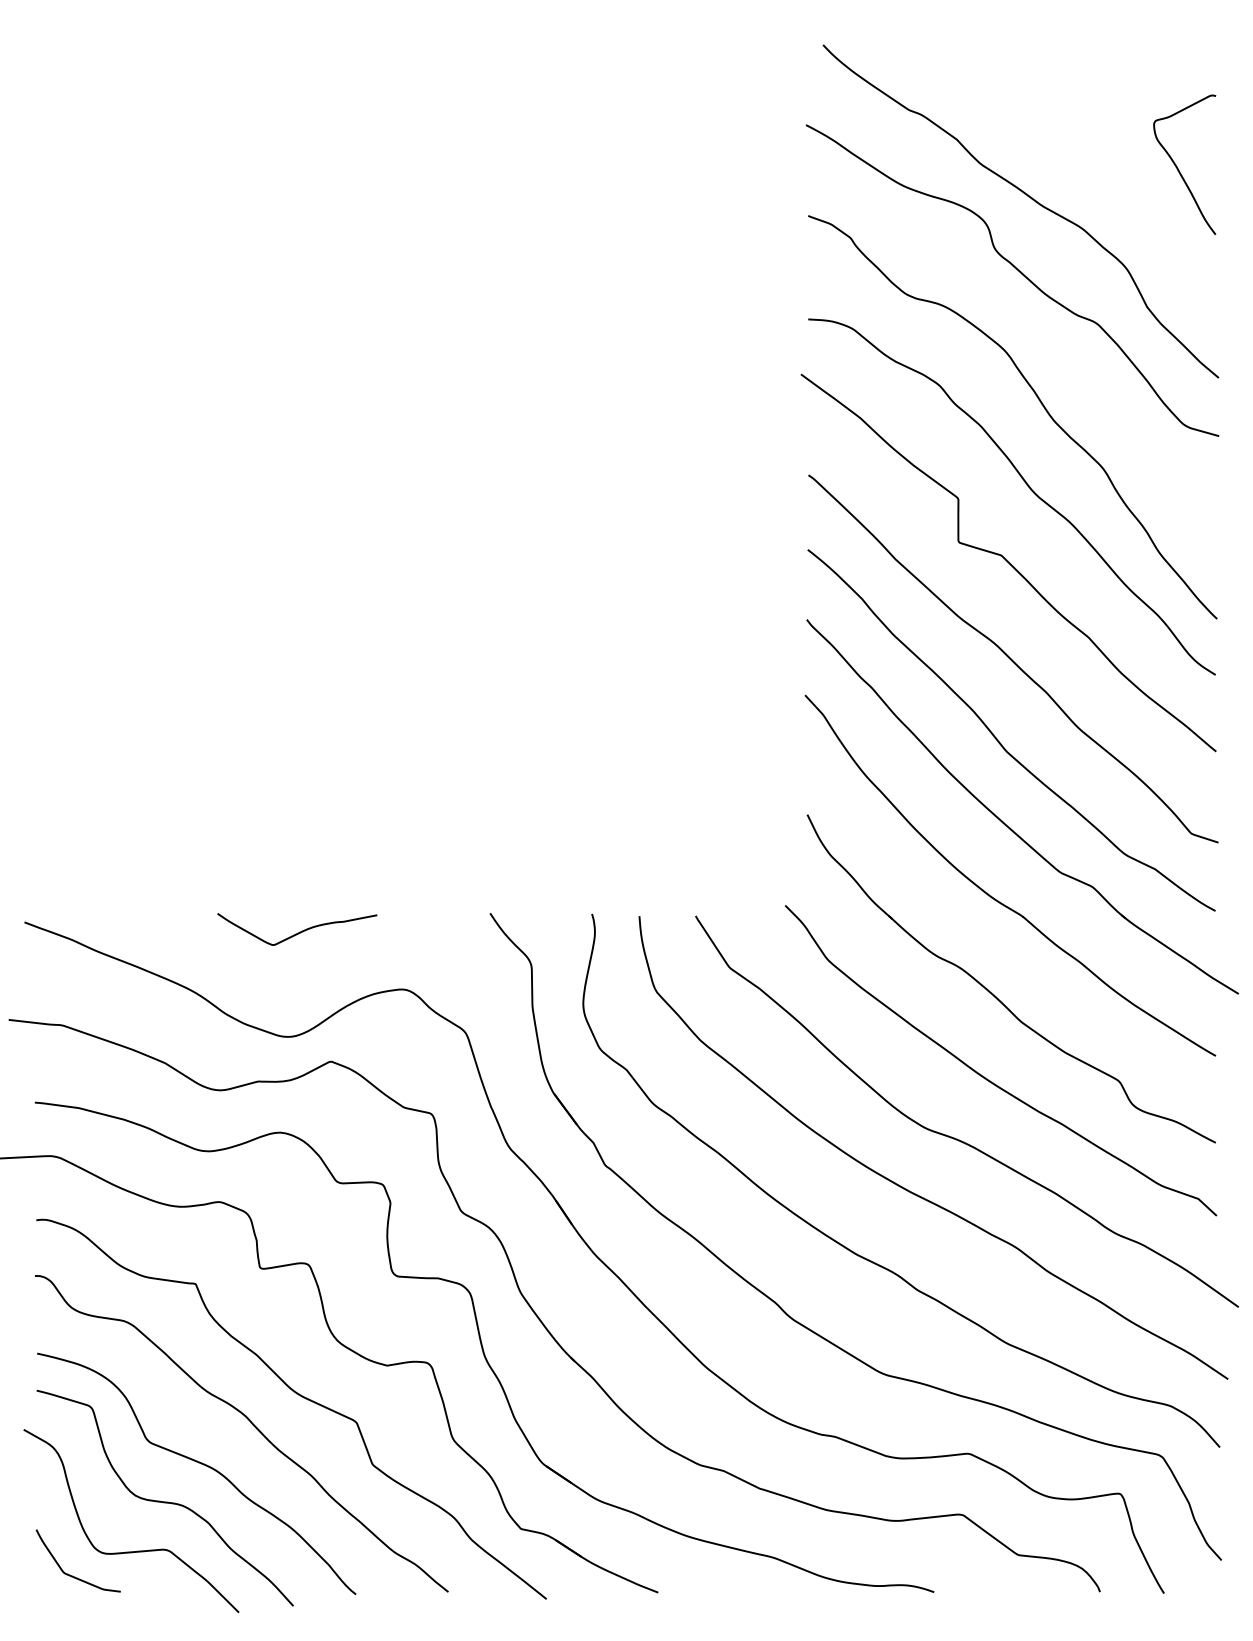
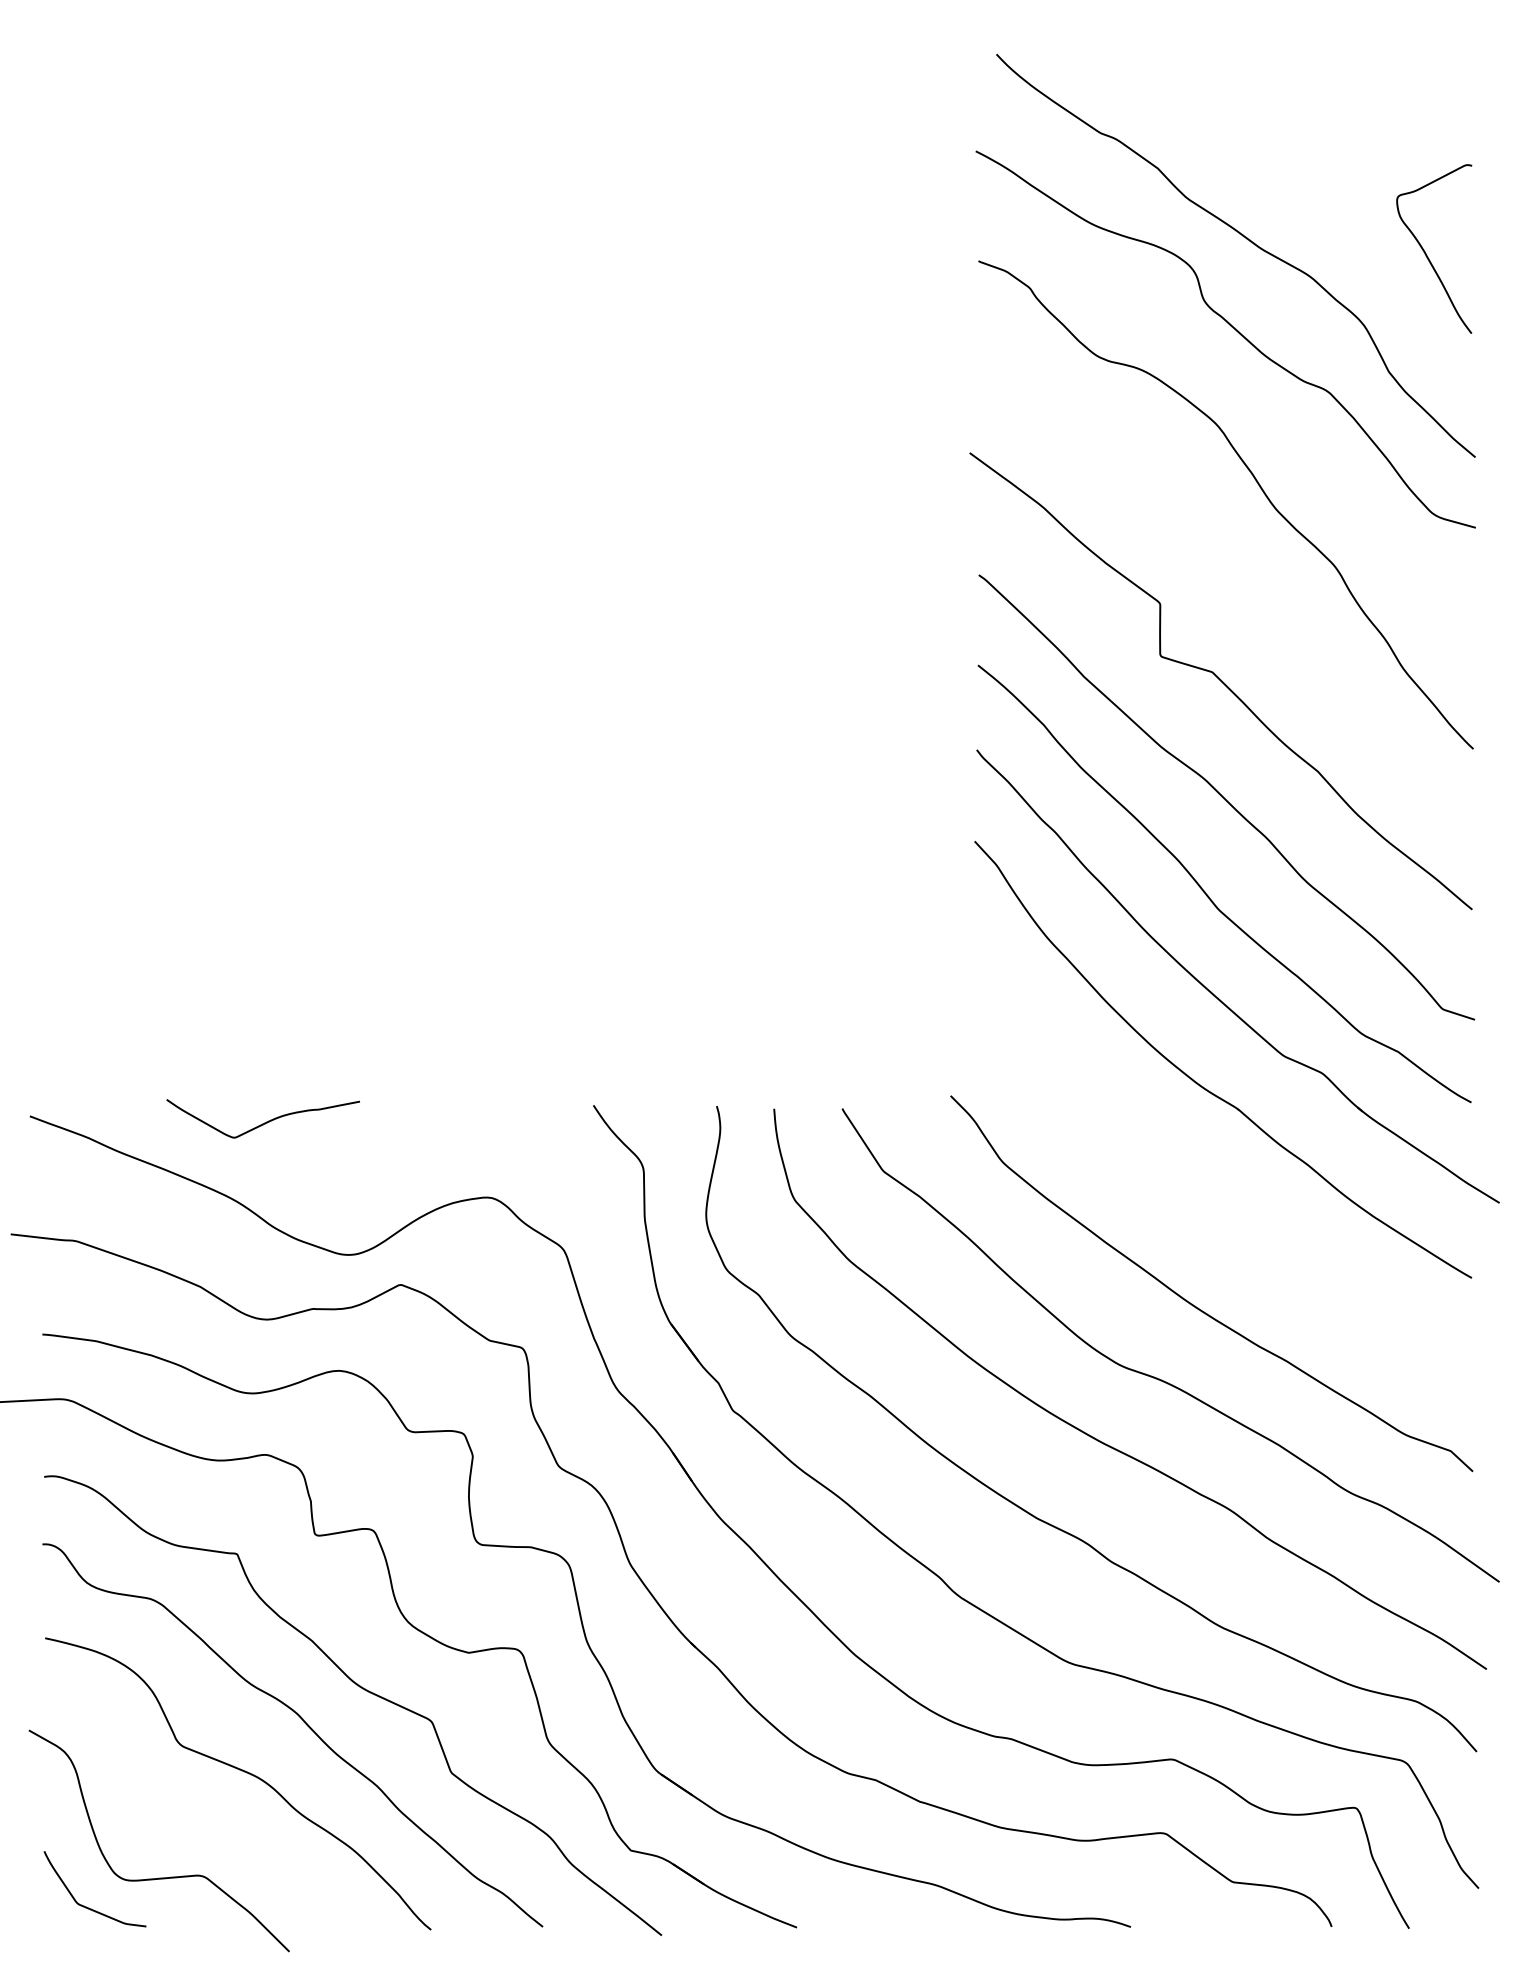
curve: (1178, 168) -> (1426, 253), moved
curve: (1026, 485) -> (1242, 587), removed
curve: (299, 931) -> (265, 1121), moved
part: (994, 994) -> (1203, 1203), removed
curve: (164, 1501) -> (199, 1817), removed

